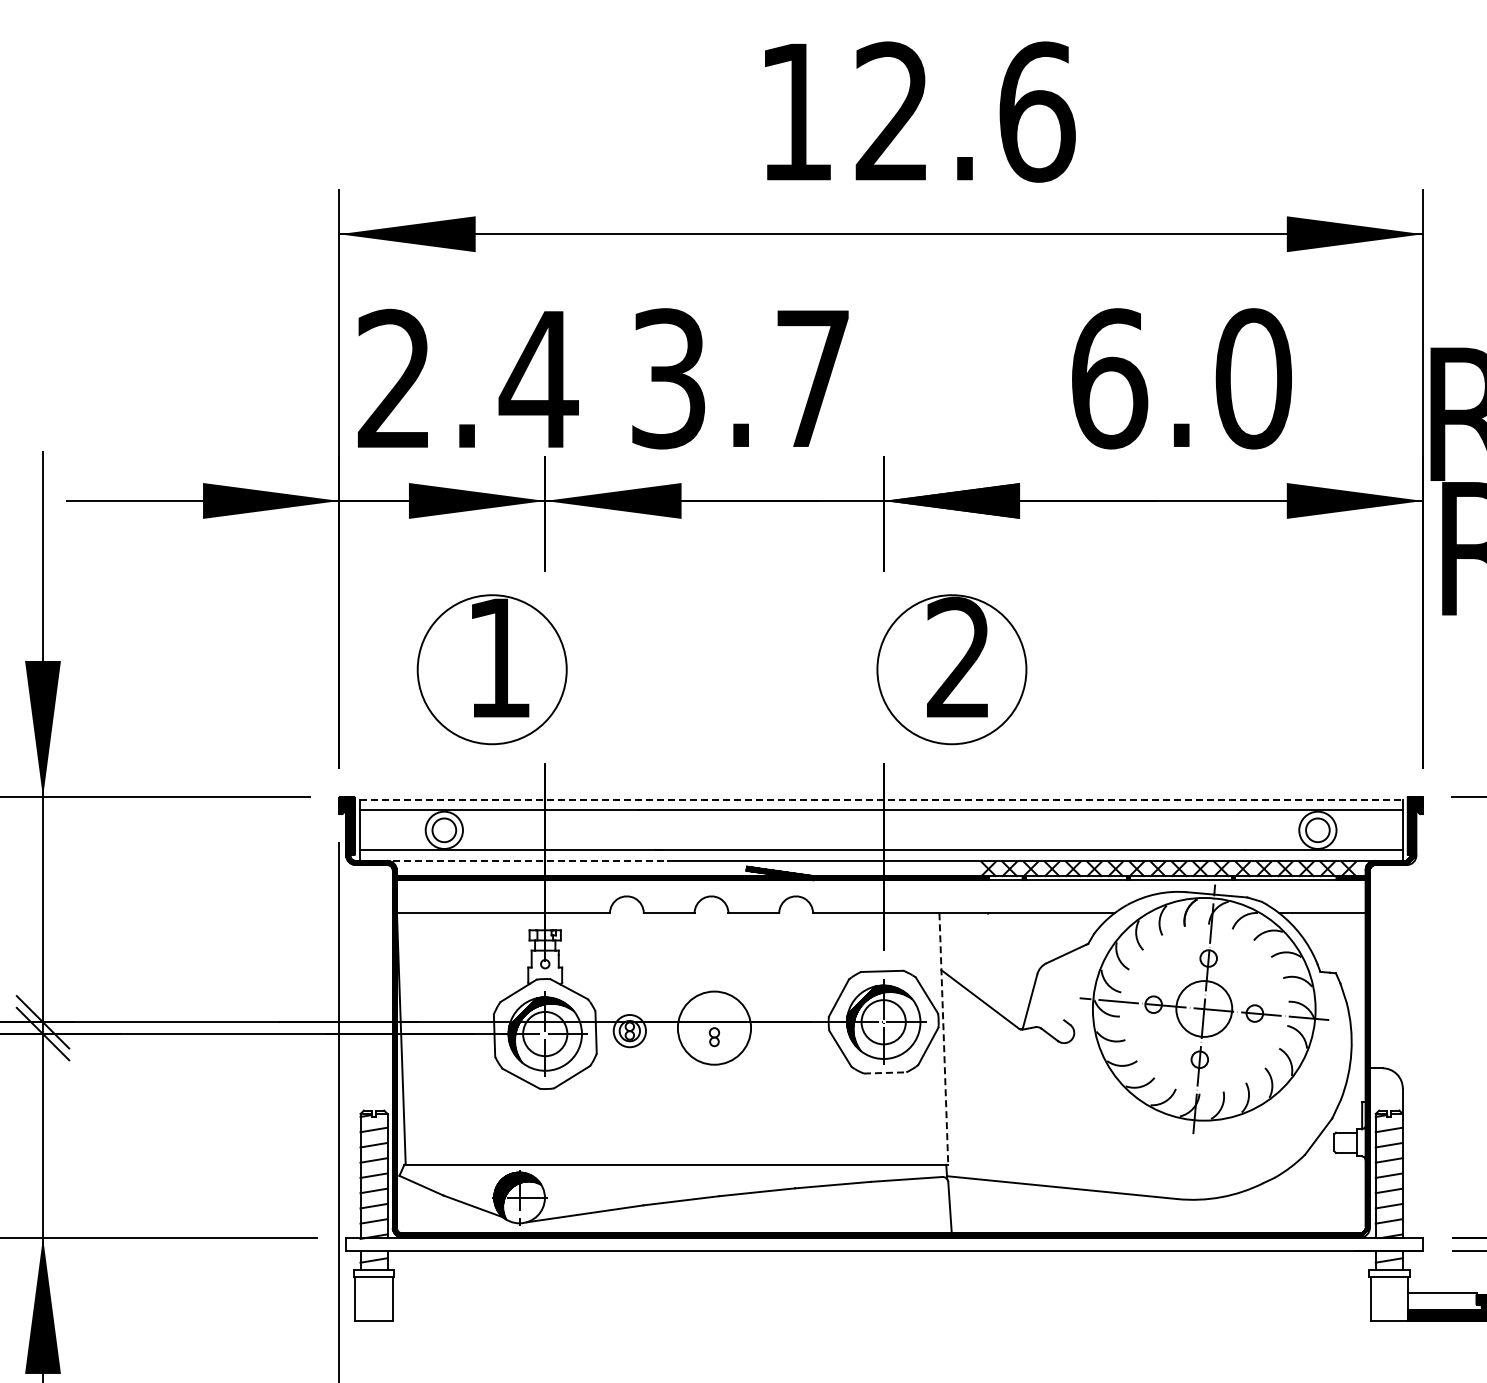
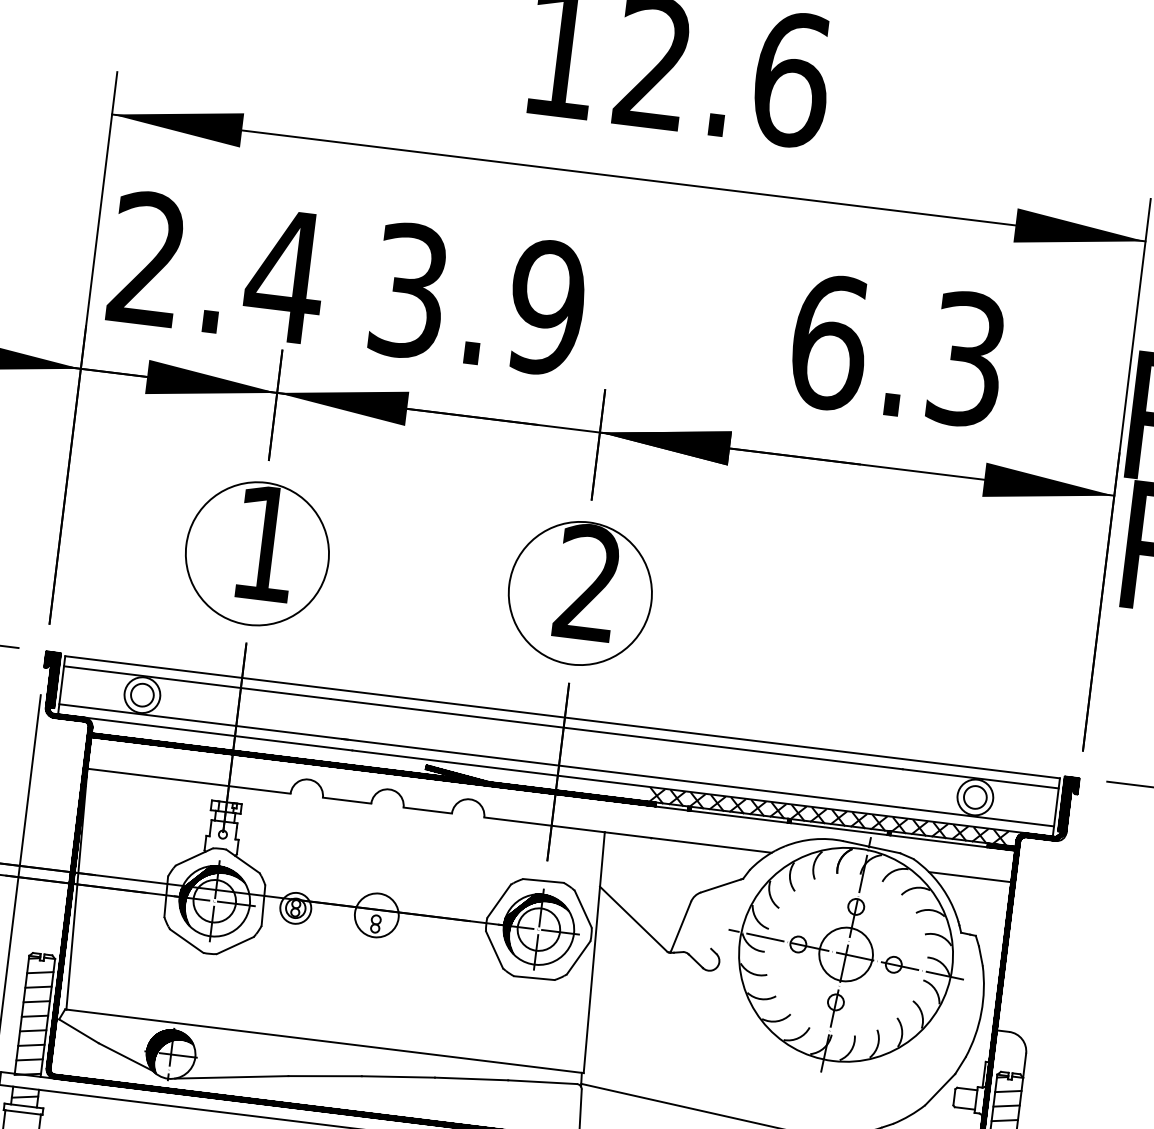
text: (812, 378) -> (546, 307), 3.7 -> 3.9
text: (1253, 378) -> (966, 359), 6.0 -> 6.3
part: (491, 669) -> (256, 553), moved
part: (951, 669) -> (579, 593), moved
line: (881, 799) -> (562, 716), dashed -> solid
line: (514, 860) -> (205, 732), dashed -> solid
circle: (714, 1028) -> (376, 915), size x0.62
line: (943, 1039) -> (593, 953), dashed -> solid
line: (885, 1072) -> (534, 977), dashed -> solid

